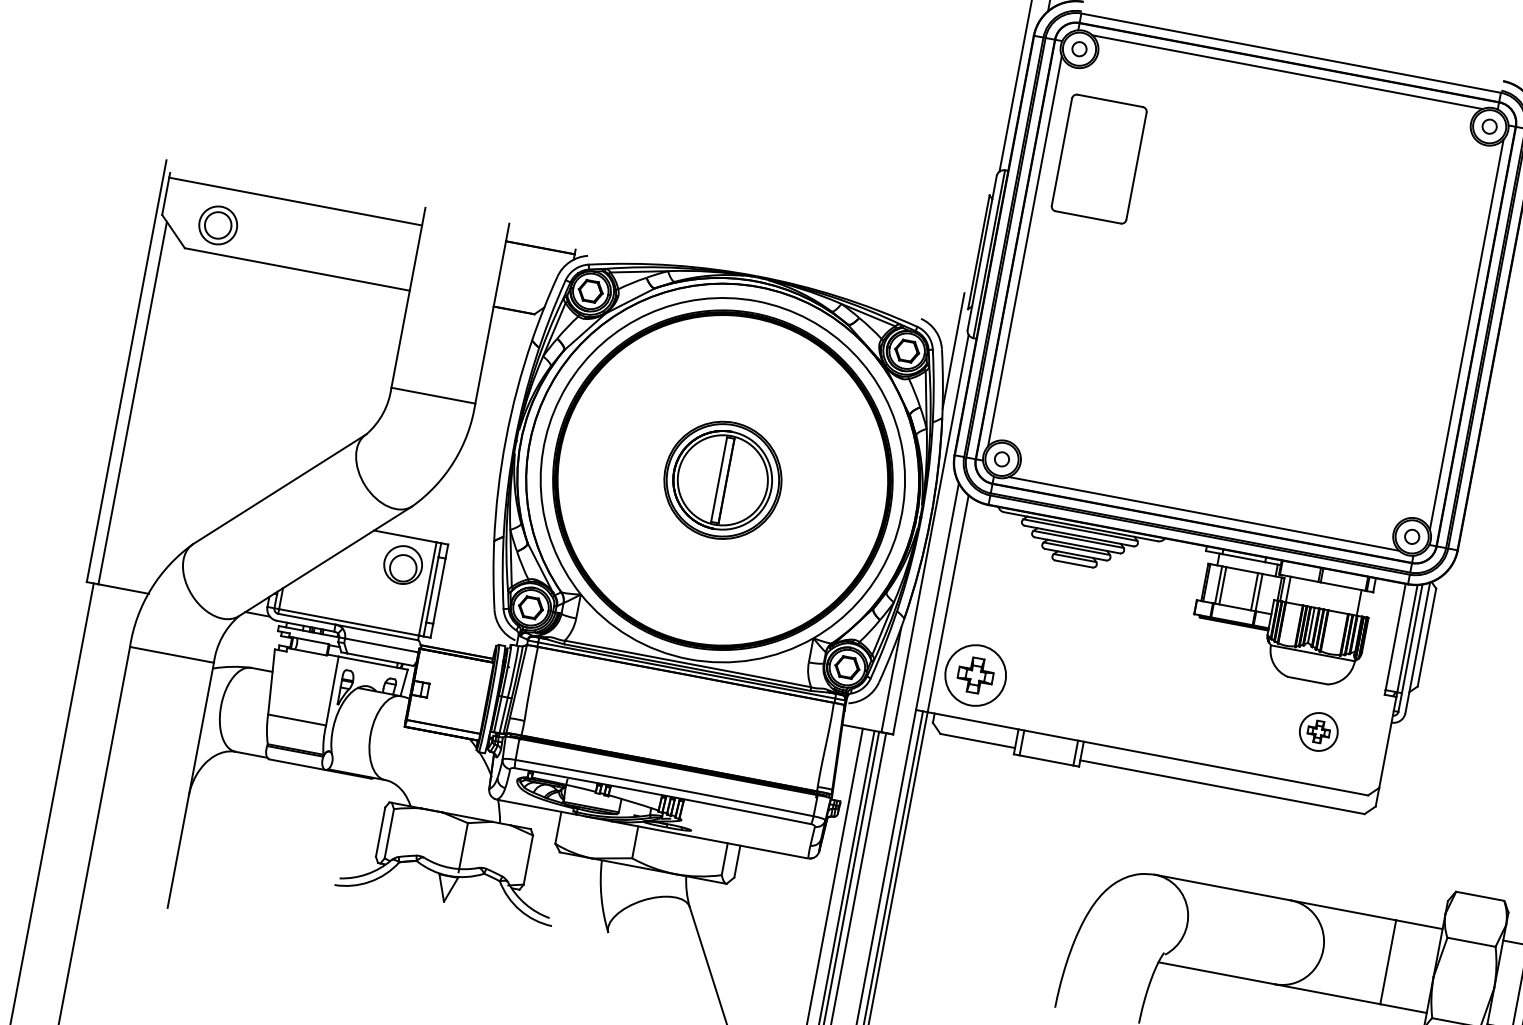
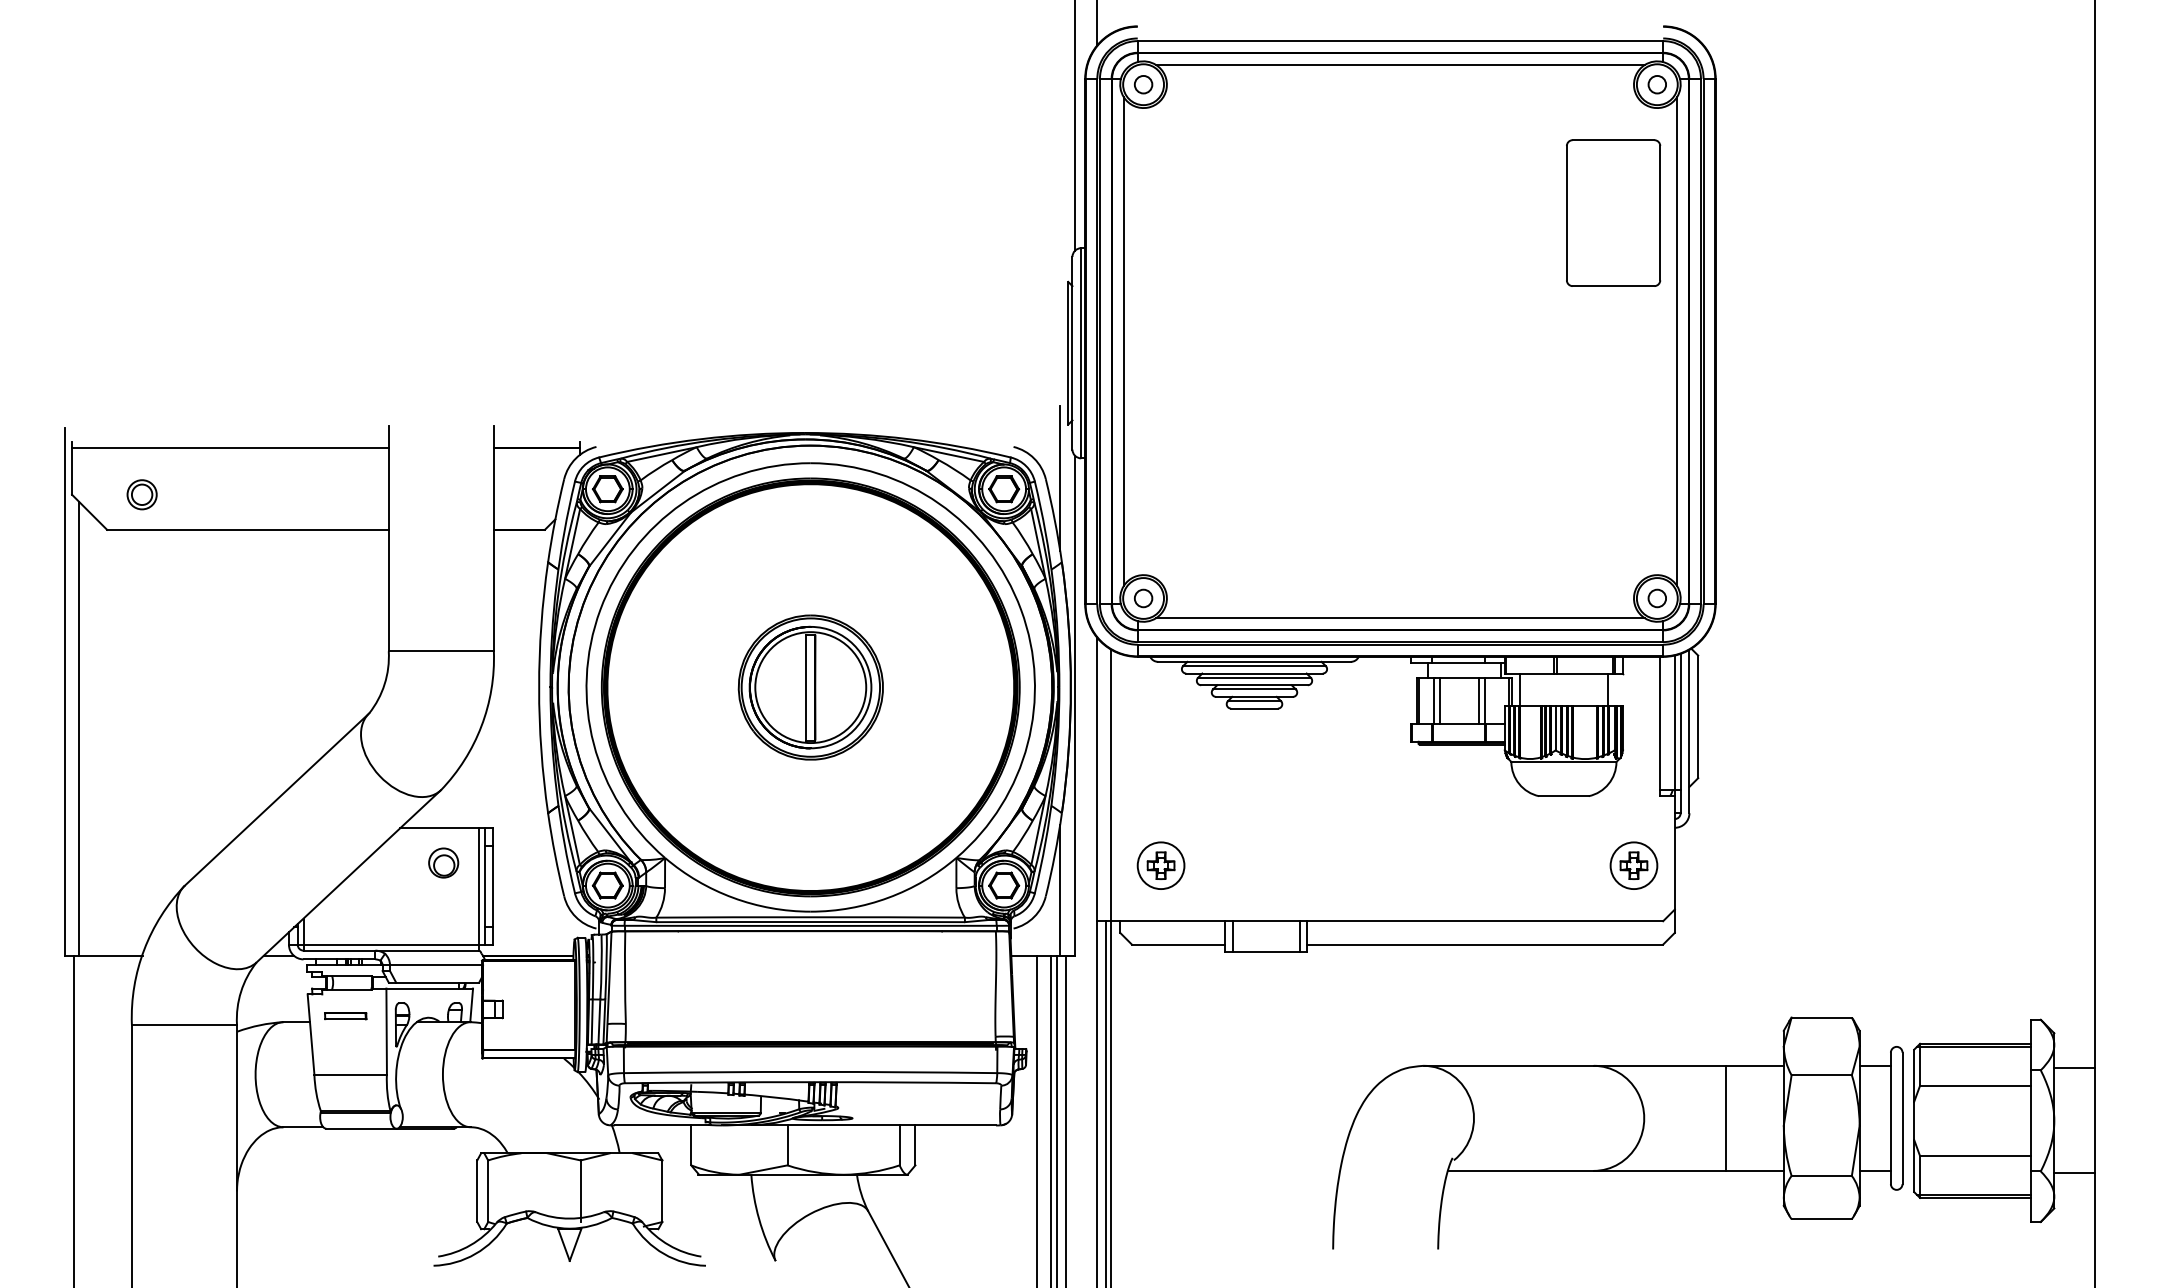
part: (1099, 158) -> (1613, 212), moved
part: (217, 225) -> (141, 494), size x0.62
part: (403, 564) -> (443, 862), size x0.62
part: (301, 672) -> (345, 1016), added
part: (975, 675) -> (1160, 865), size x0.62
part: (1318, 731) -> (1633, 865), moved

